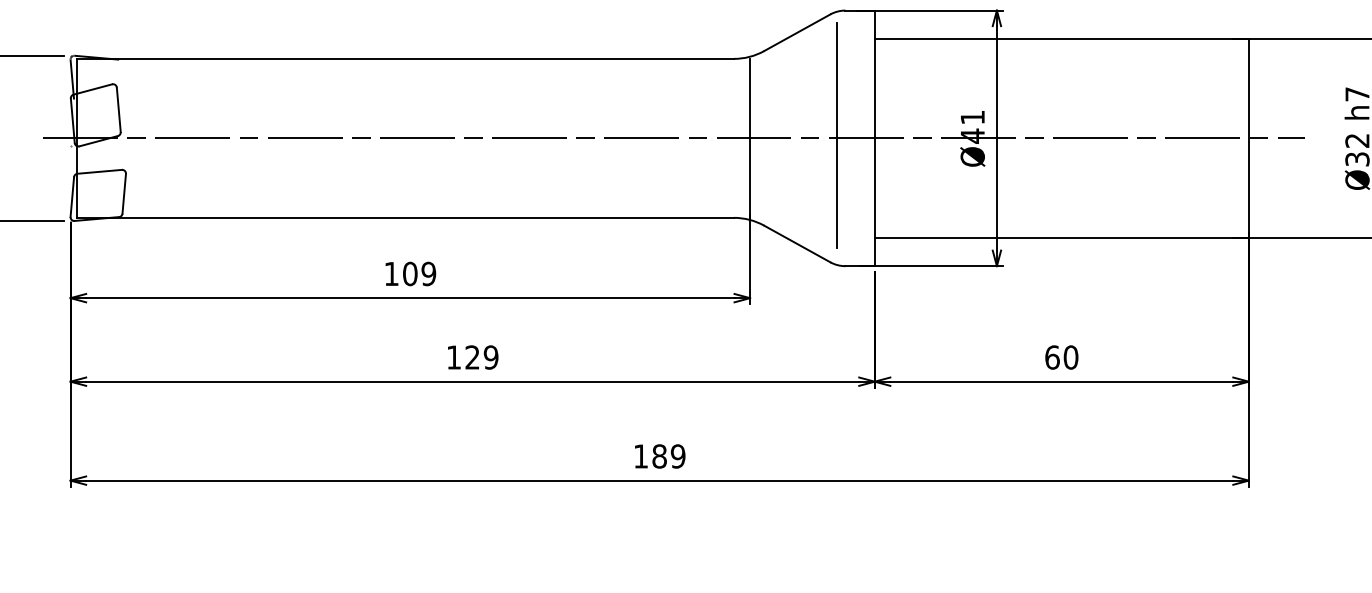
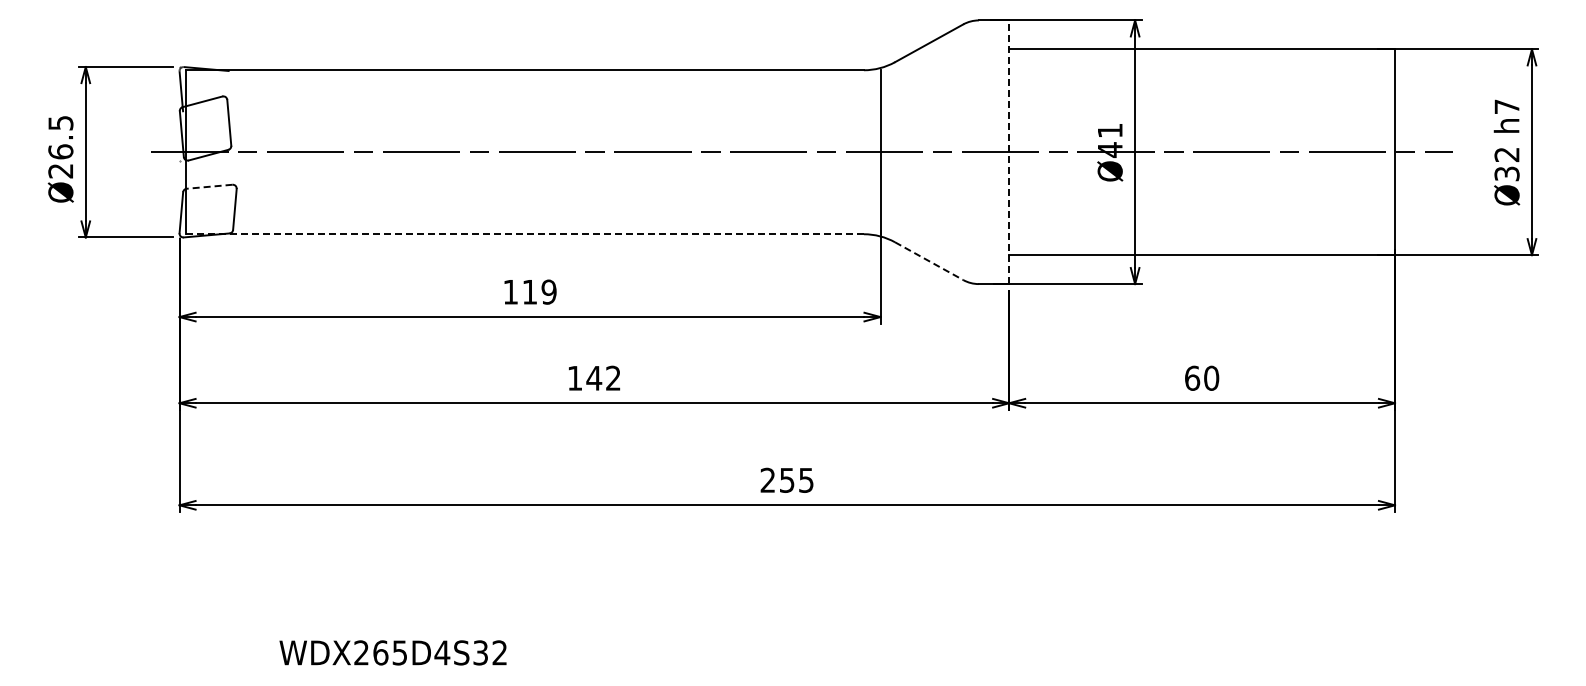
line: (837, 135) -> (970, 149), removed
line: (875, 138) -> (1009, 152), solid -> dashed
line: (99, 171) -> (209, 186), solid -> dashed
line: (404, 218) -> (524, 234), solid -> dashed
line: (797, 244) -> (929, 261), solid -> dashed
text: (409, 273) -> (529, 291), 109 -> 119
text: (481, 356) -> (603, 377), 129 -> 142
text: (658, 455) -> (786, 479), 189 -> 255

